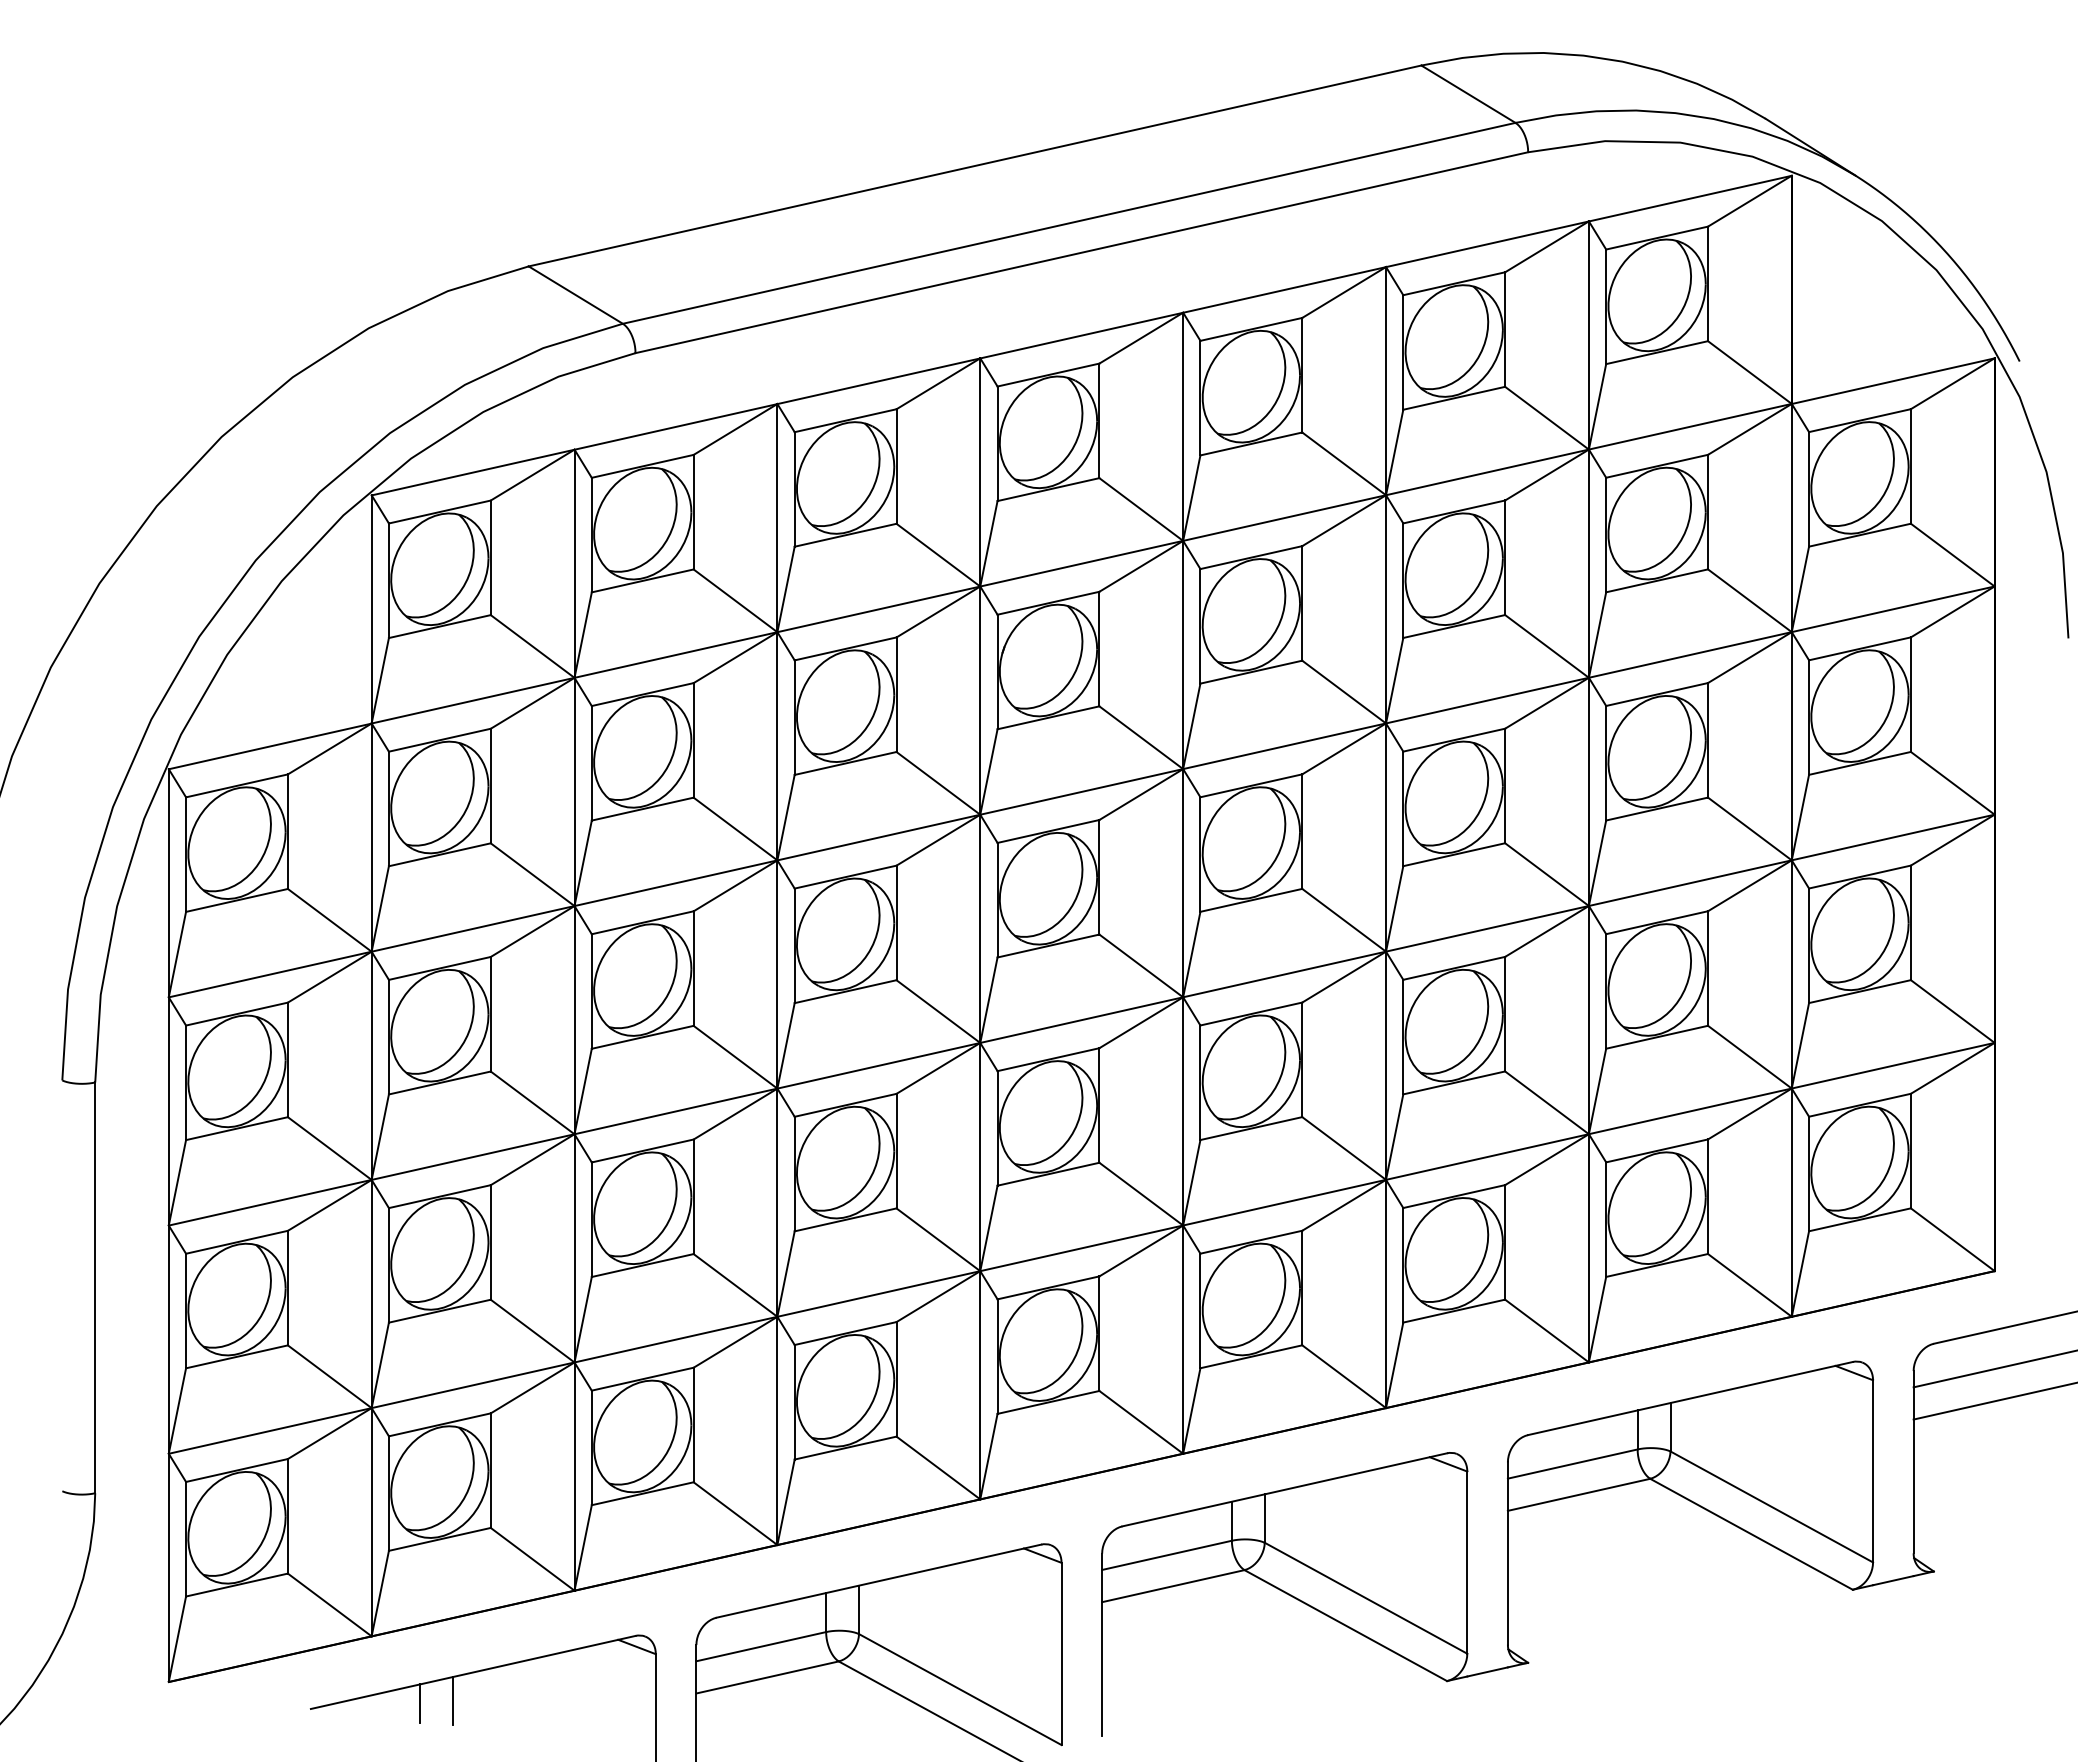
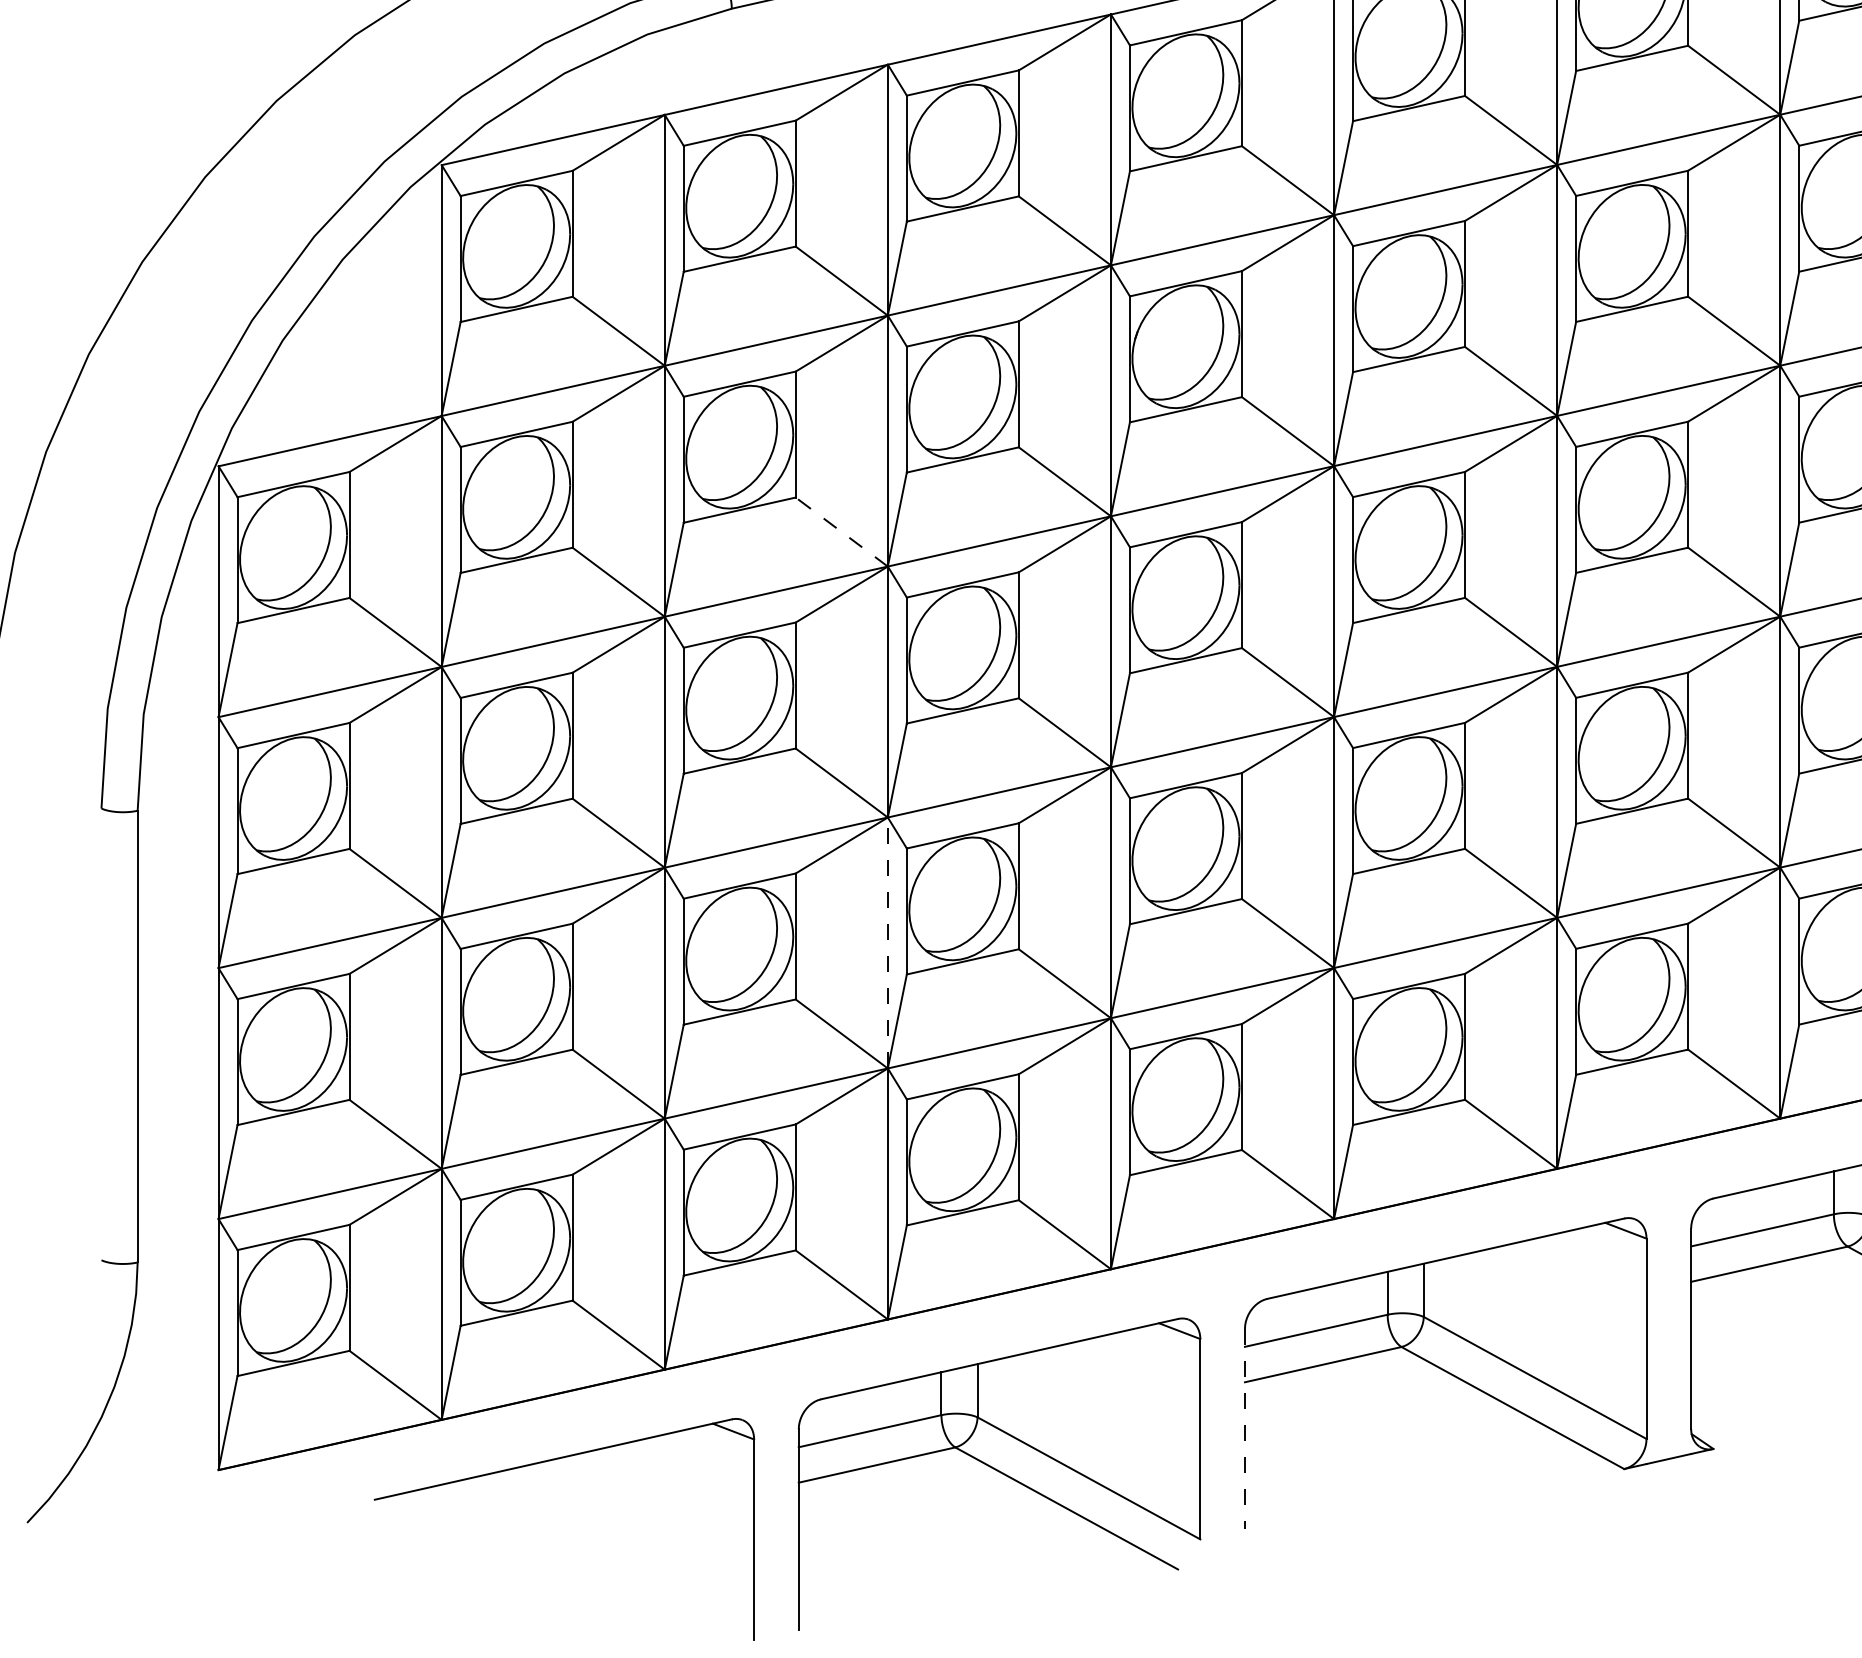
line: (735, 828) -> (841, 531), solid -> dashed
line: (777, 1202) -> (887, 942), solid -> dashed
line: (1102, 1645) -> (1245, 1429), solid -> dashed
line: (453, 1700) -> (531, 1490), removed
line: (420, 1703) -> (495, 1493), removed

